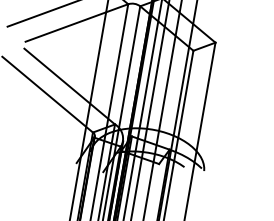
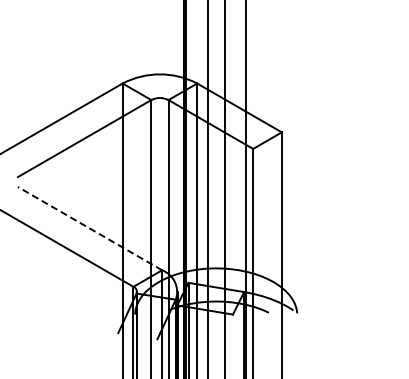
line: (69, 86) -> (89, 228), solid -> dashed

